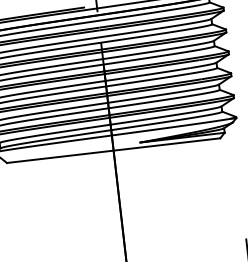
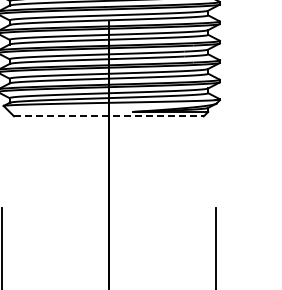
line: (113, 150) -> (108, 116), solid -> dashed

